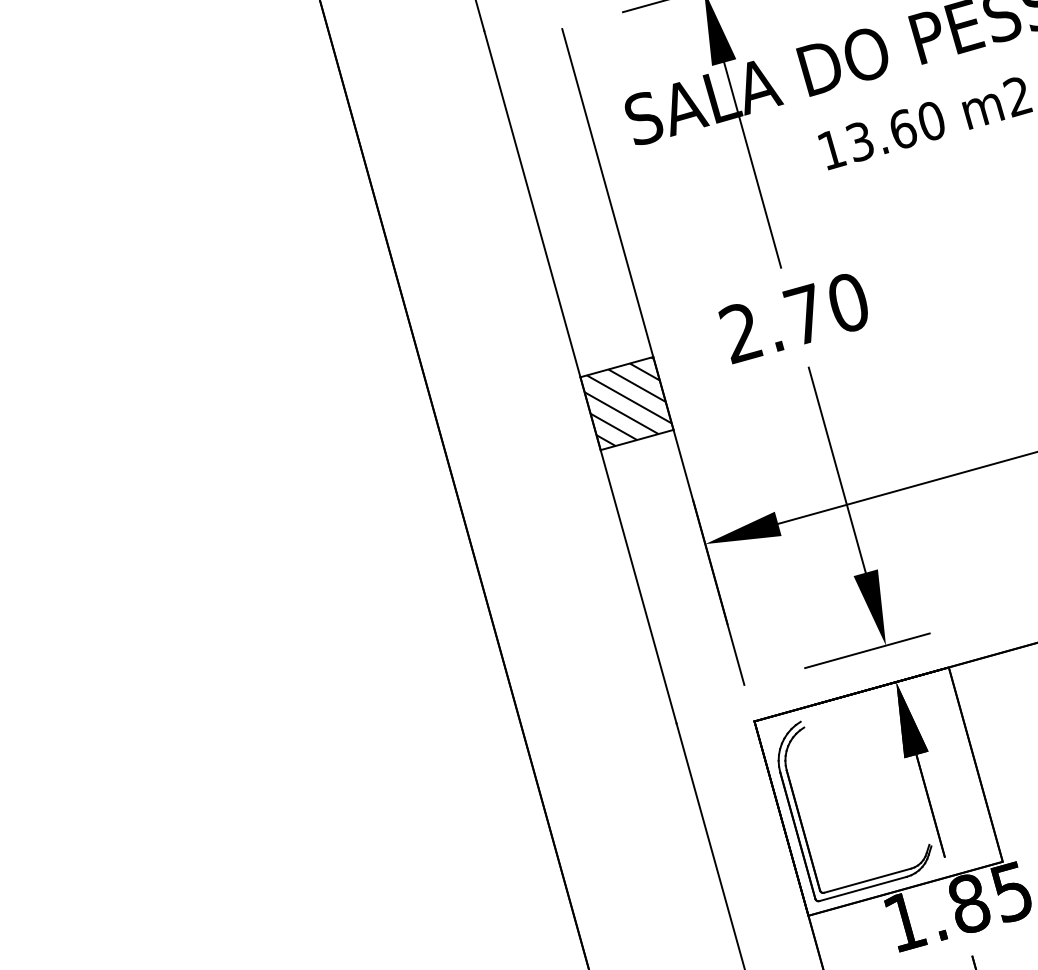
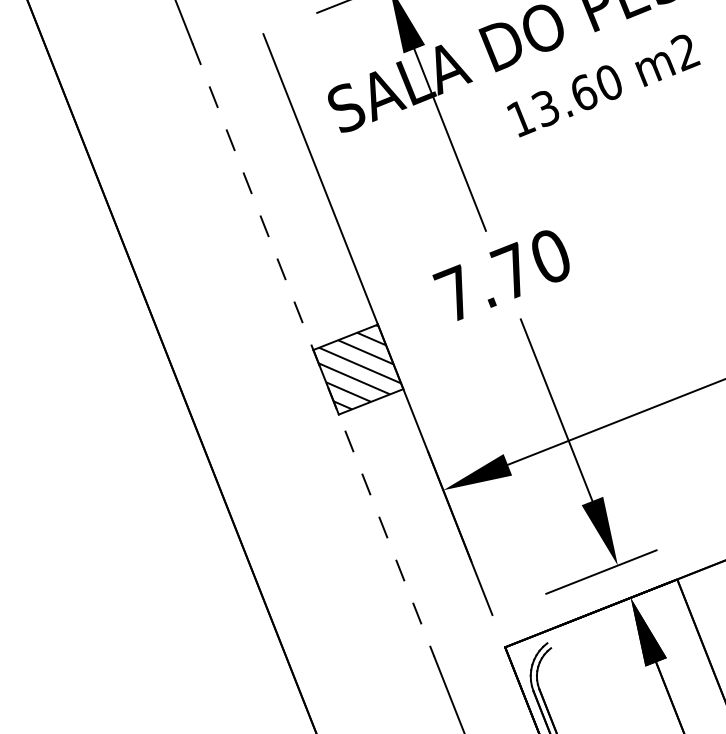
text: (740, 332) -> (455, 293), 2.70 -> 7.70
line: (580, 377) -> (313, 350), solid -> dashed

